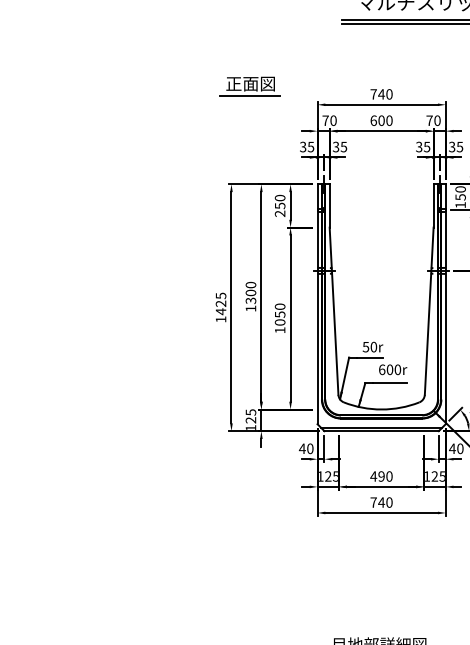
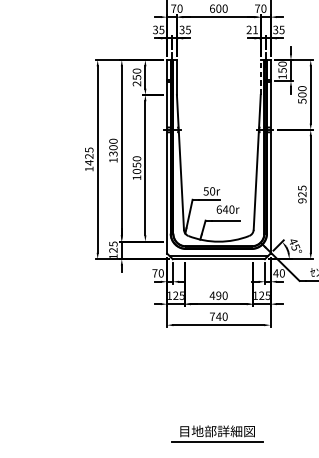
text: (423, 146) -> (252, 29), 35 -> 21
line: (433, 205) -> (260, 77), solid -> dashed
text: (389, 369) -> (225, 209), 600r -> 640r
text: (301, 448) -> (154, 273), 40 -> 70

